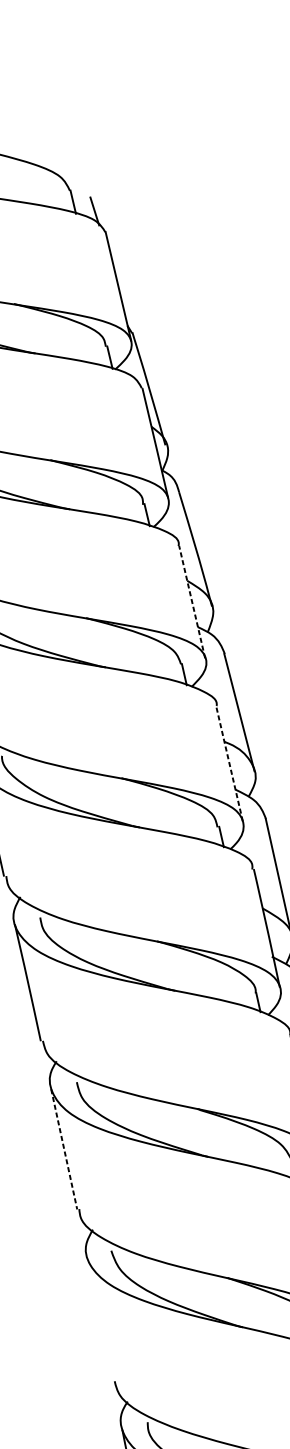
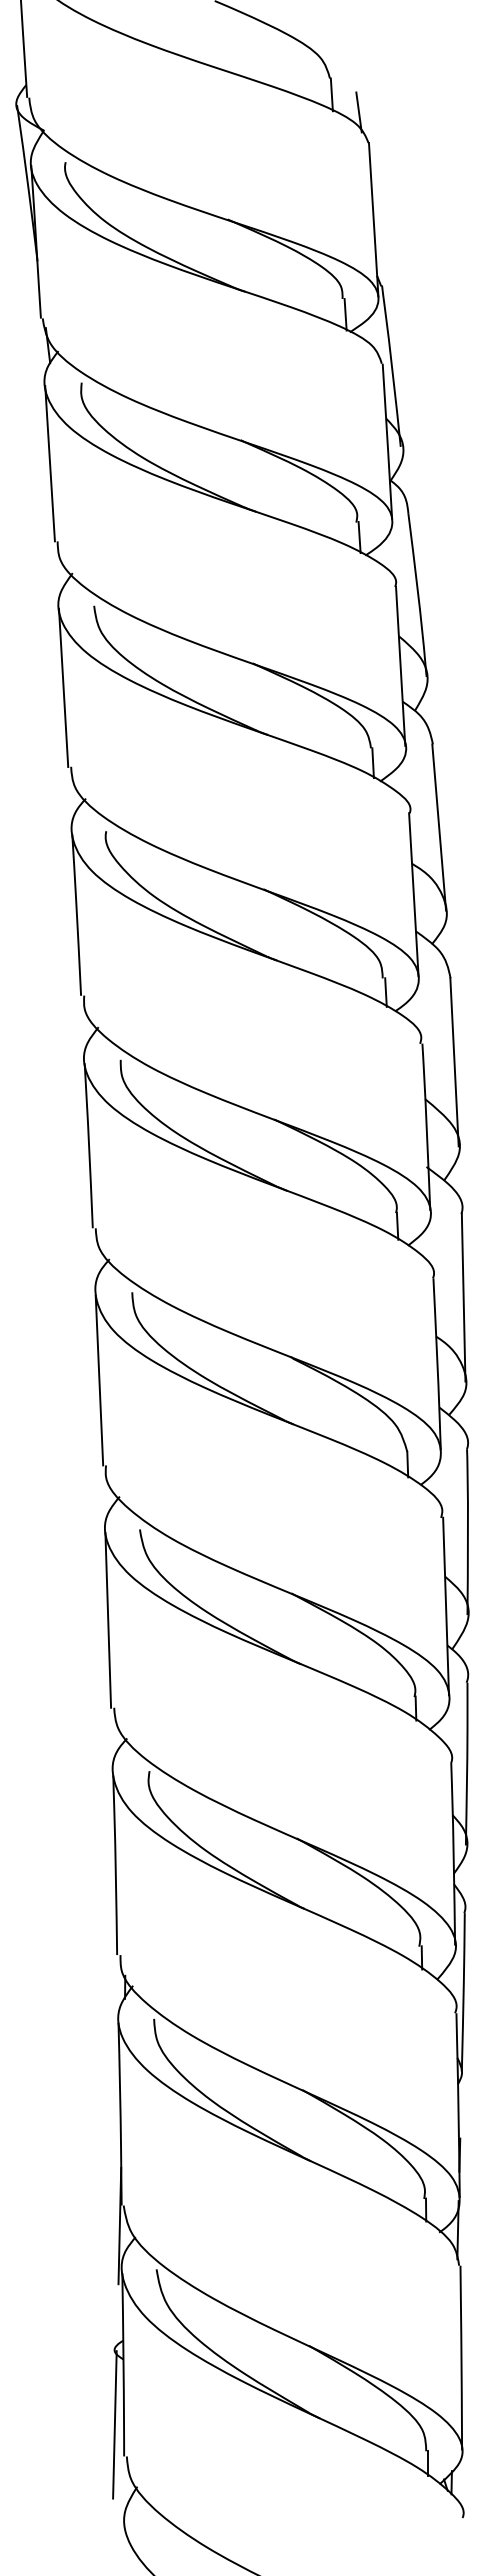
line: (192, 602) -> (400, 666), dashed -> solid
line: (229, 763) -> (413, 894), dashed -> solid
line: (64, 1149) -> (99, 1380), dashed -> solid
line: (99, 1319) -> (108, 1620), added

